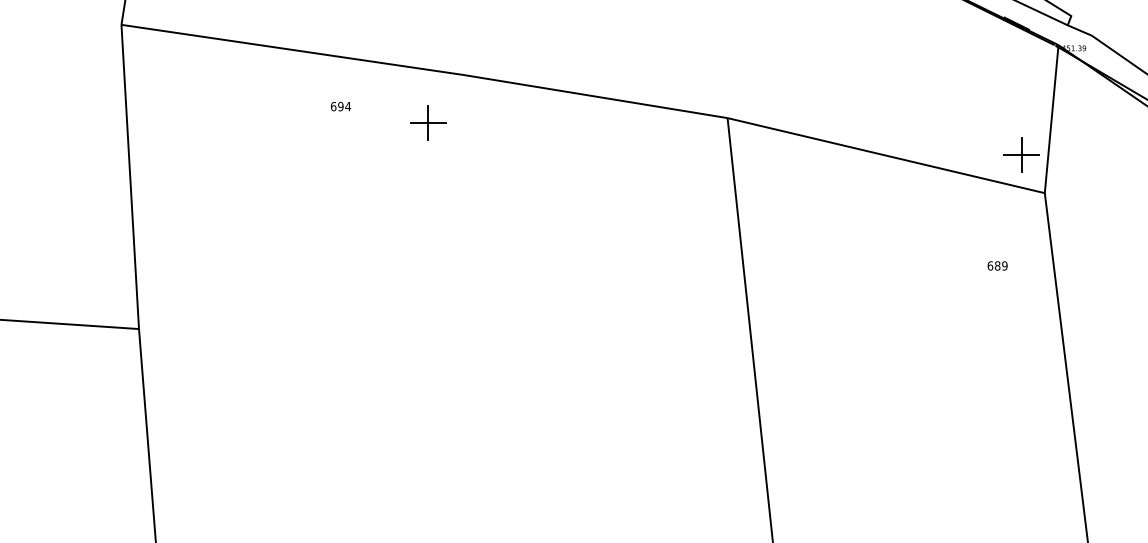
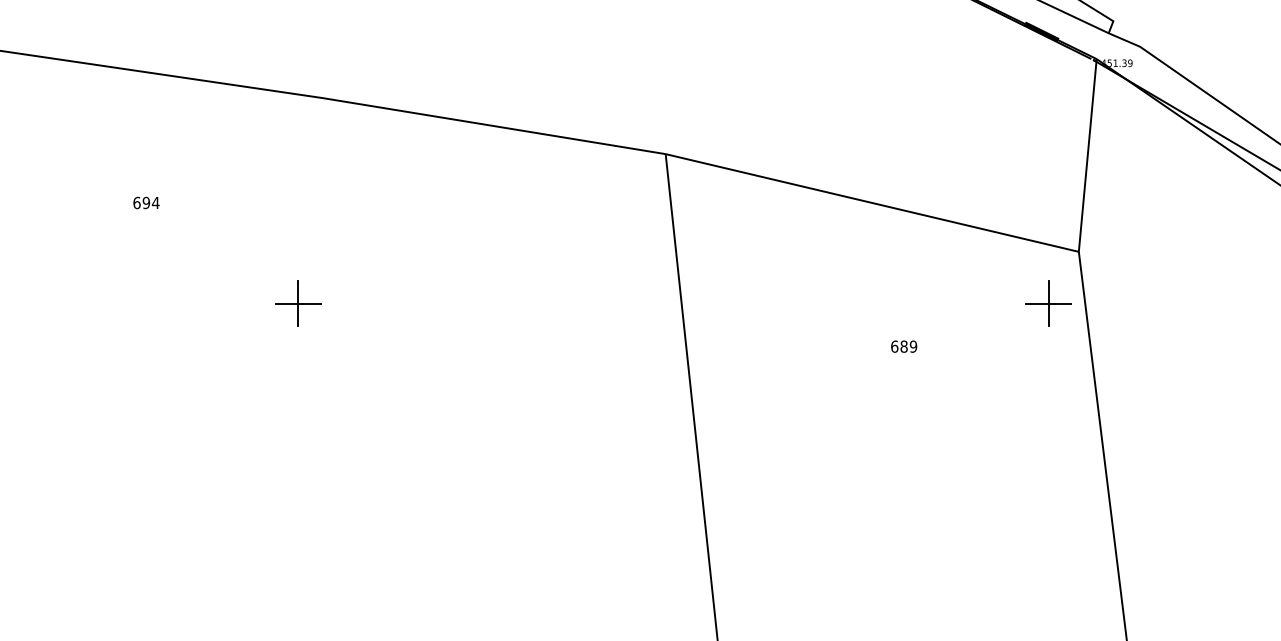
text: (341, 106) -> (147, 202), moved
part: (428, 122) -> (298, 303), moved
part: (1021, 154) -> (1048, 303), moved
text: (997, 265) -> (903, 346), moved

